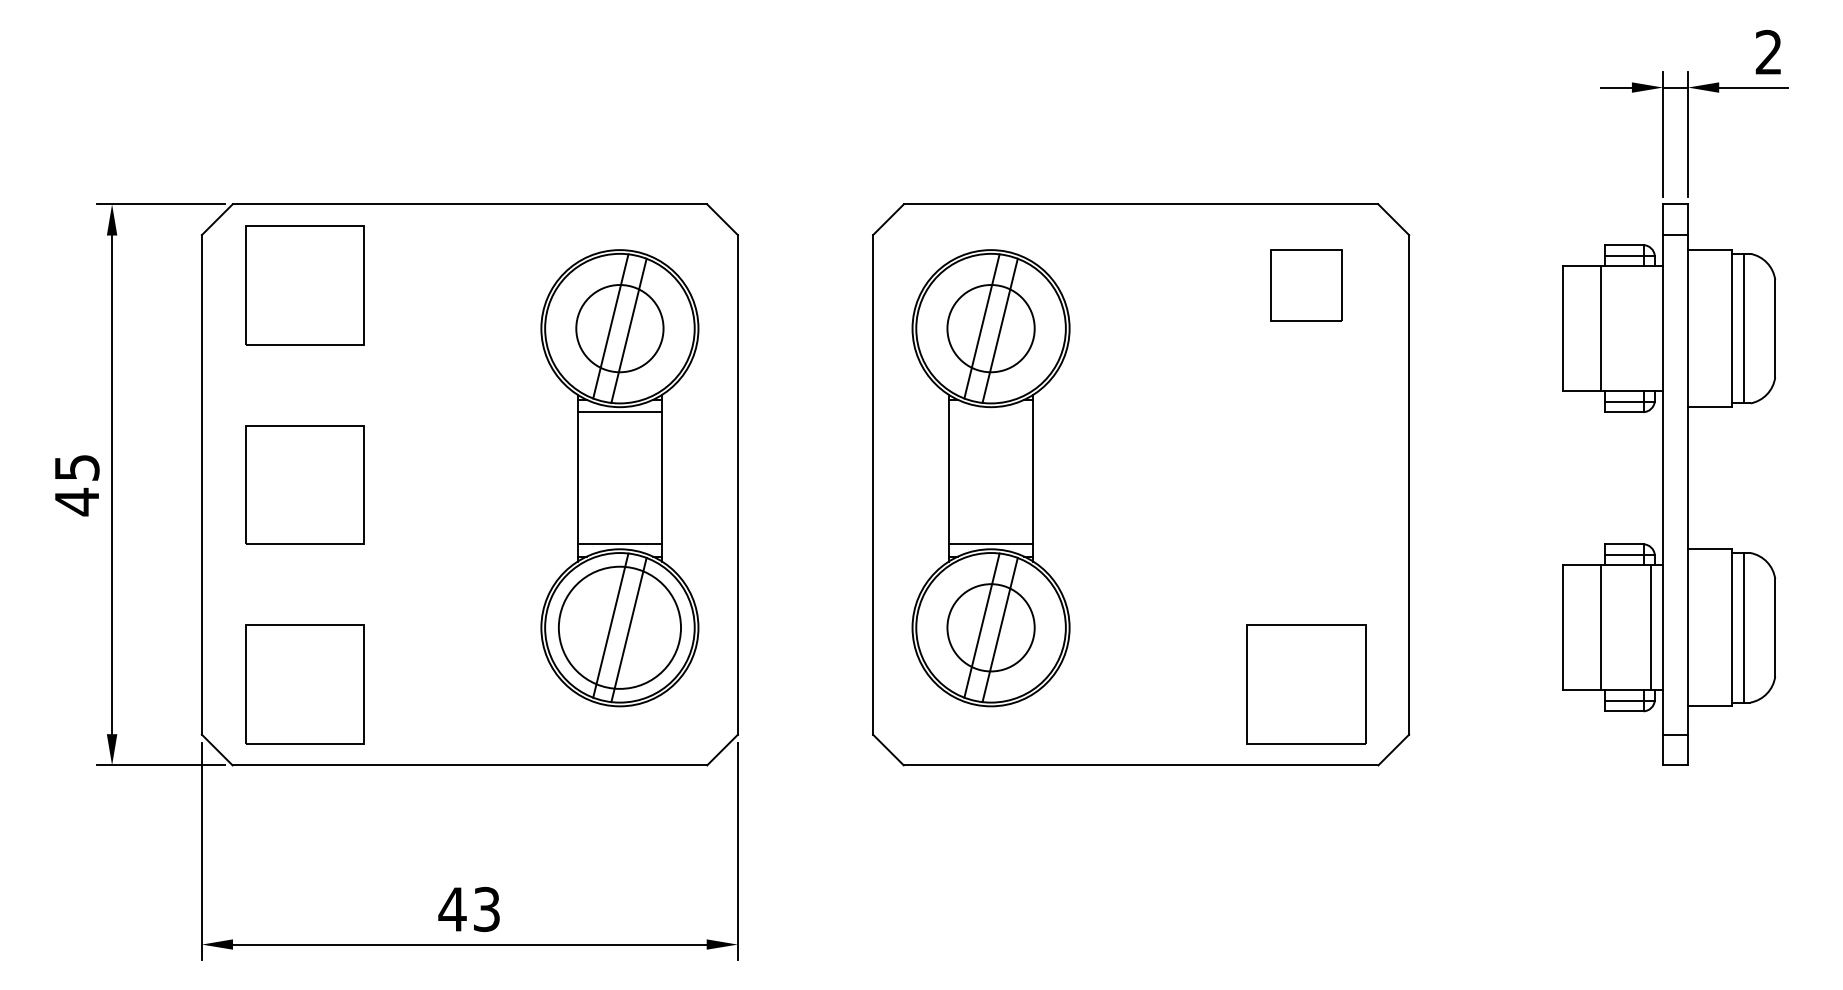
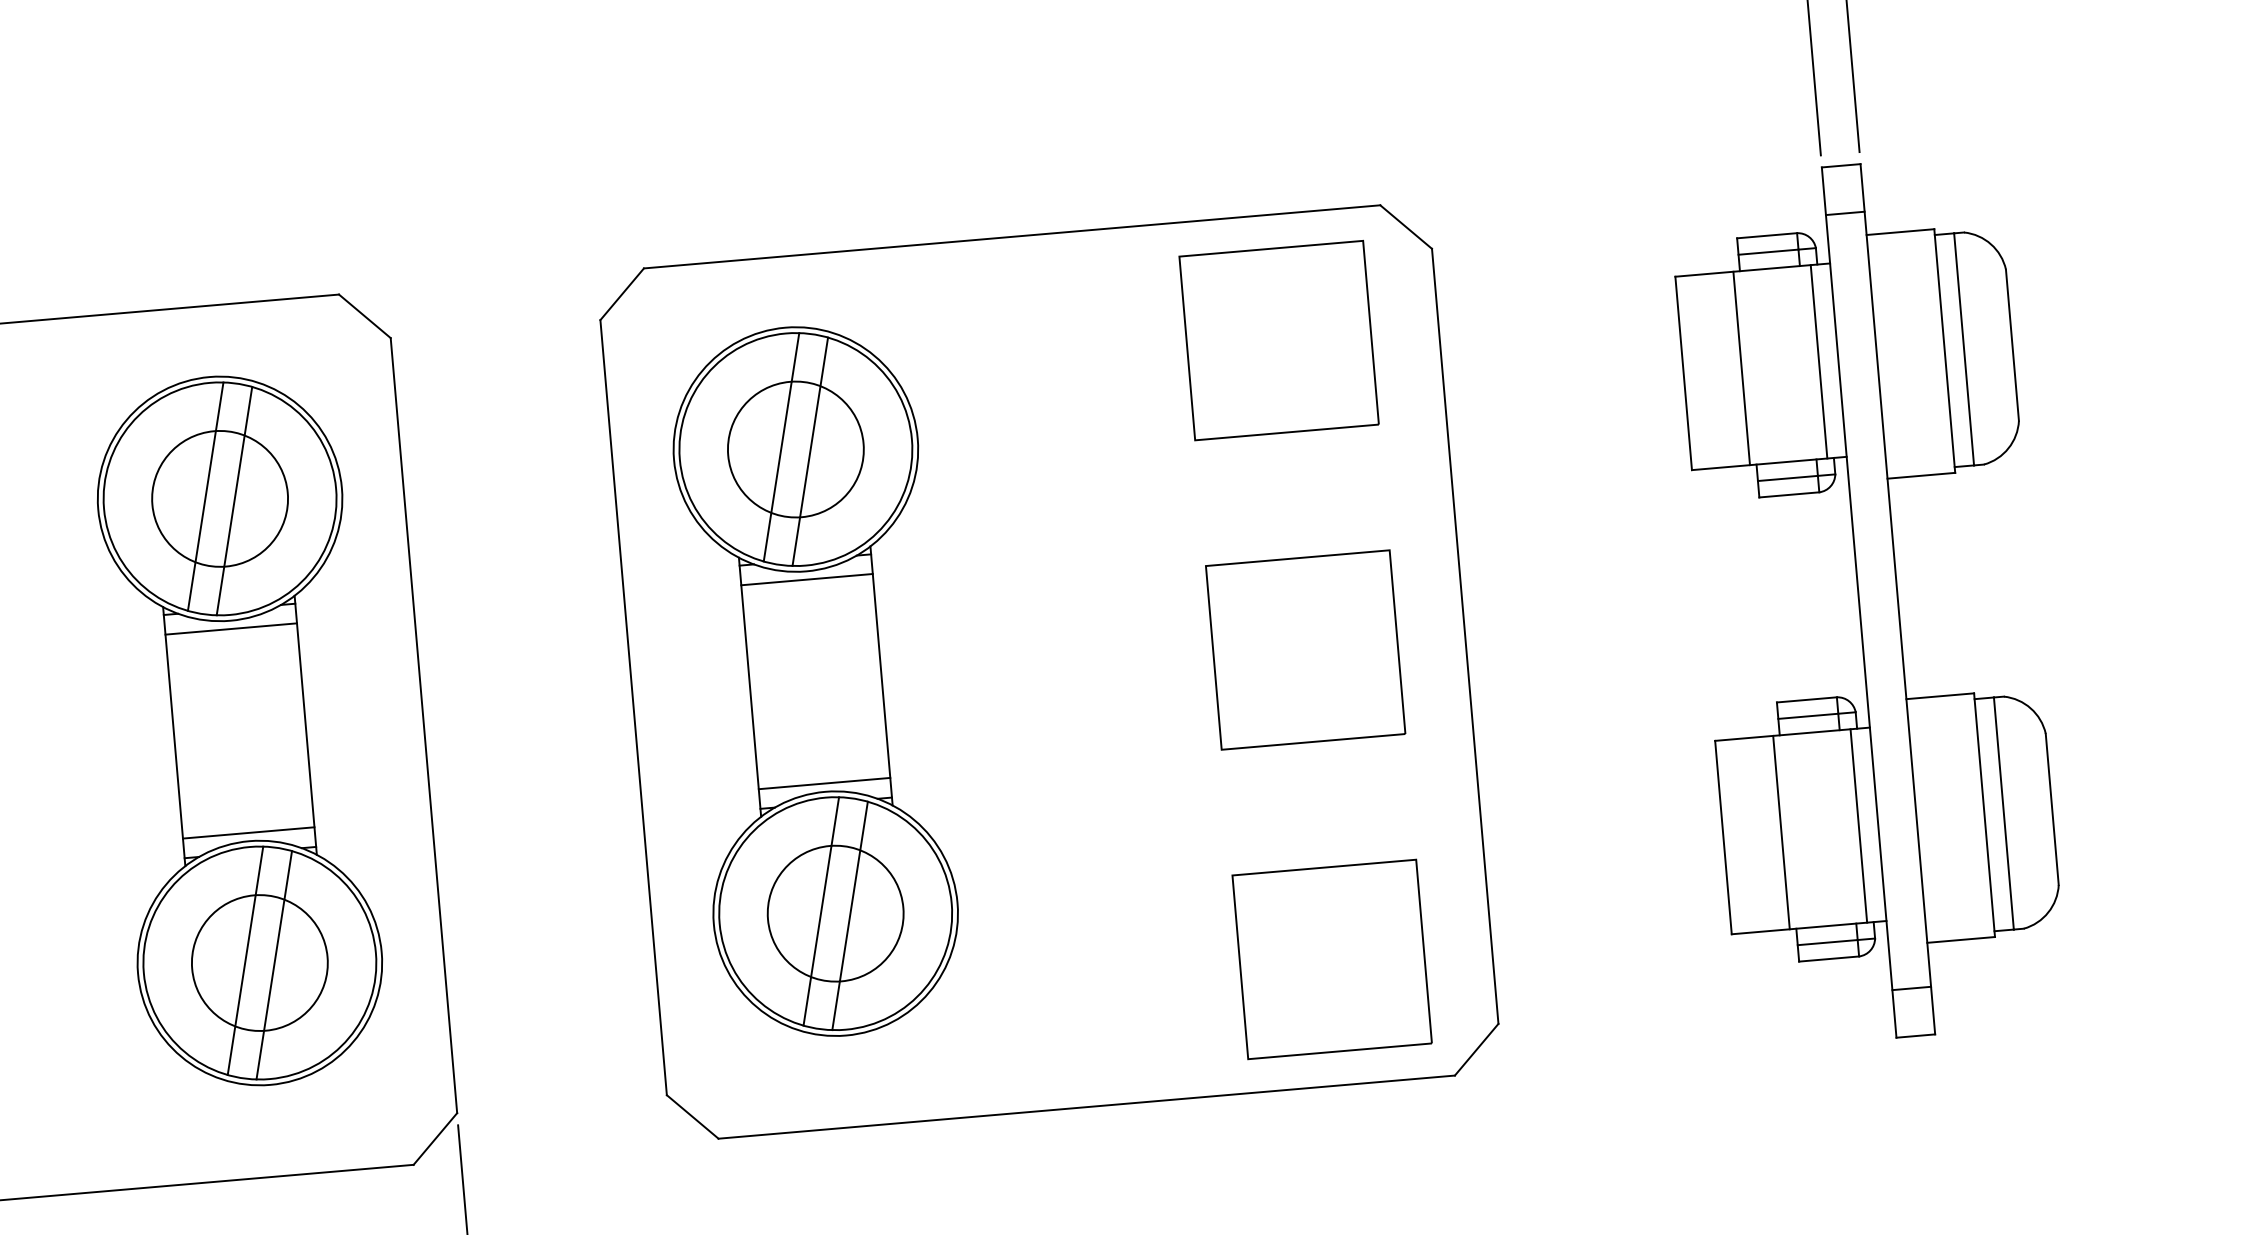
part: (1306, 285) -> (1279, 340), size x1.67
line: (1650, 328) -> (1818, 361), added
line: (990, 412) -> (806, 579), added
part: (1306, 484) -> (1305, 649), added
circle: (619, 627) -> (259, 962), size x0.71

